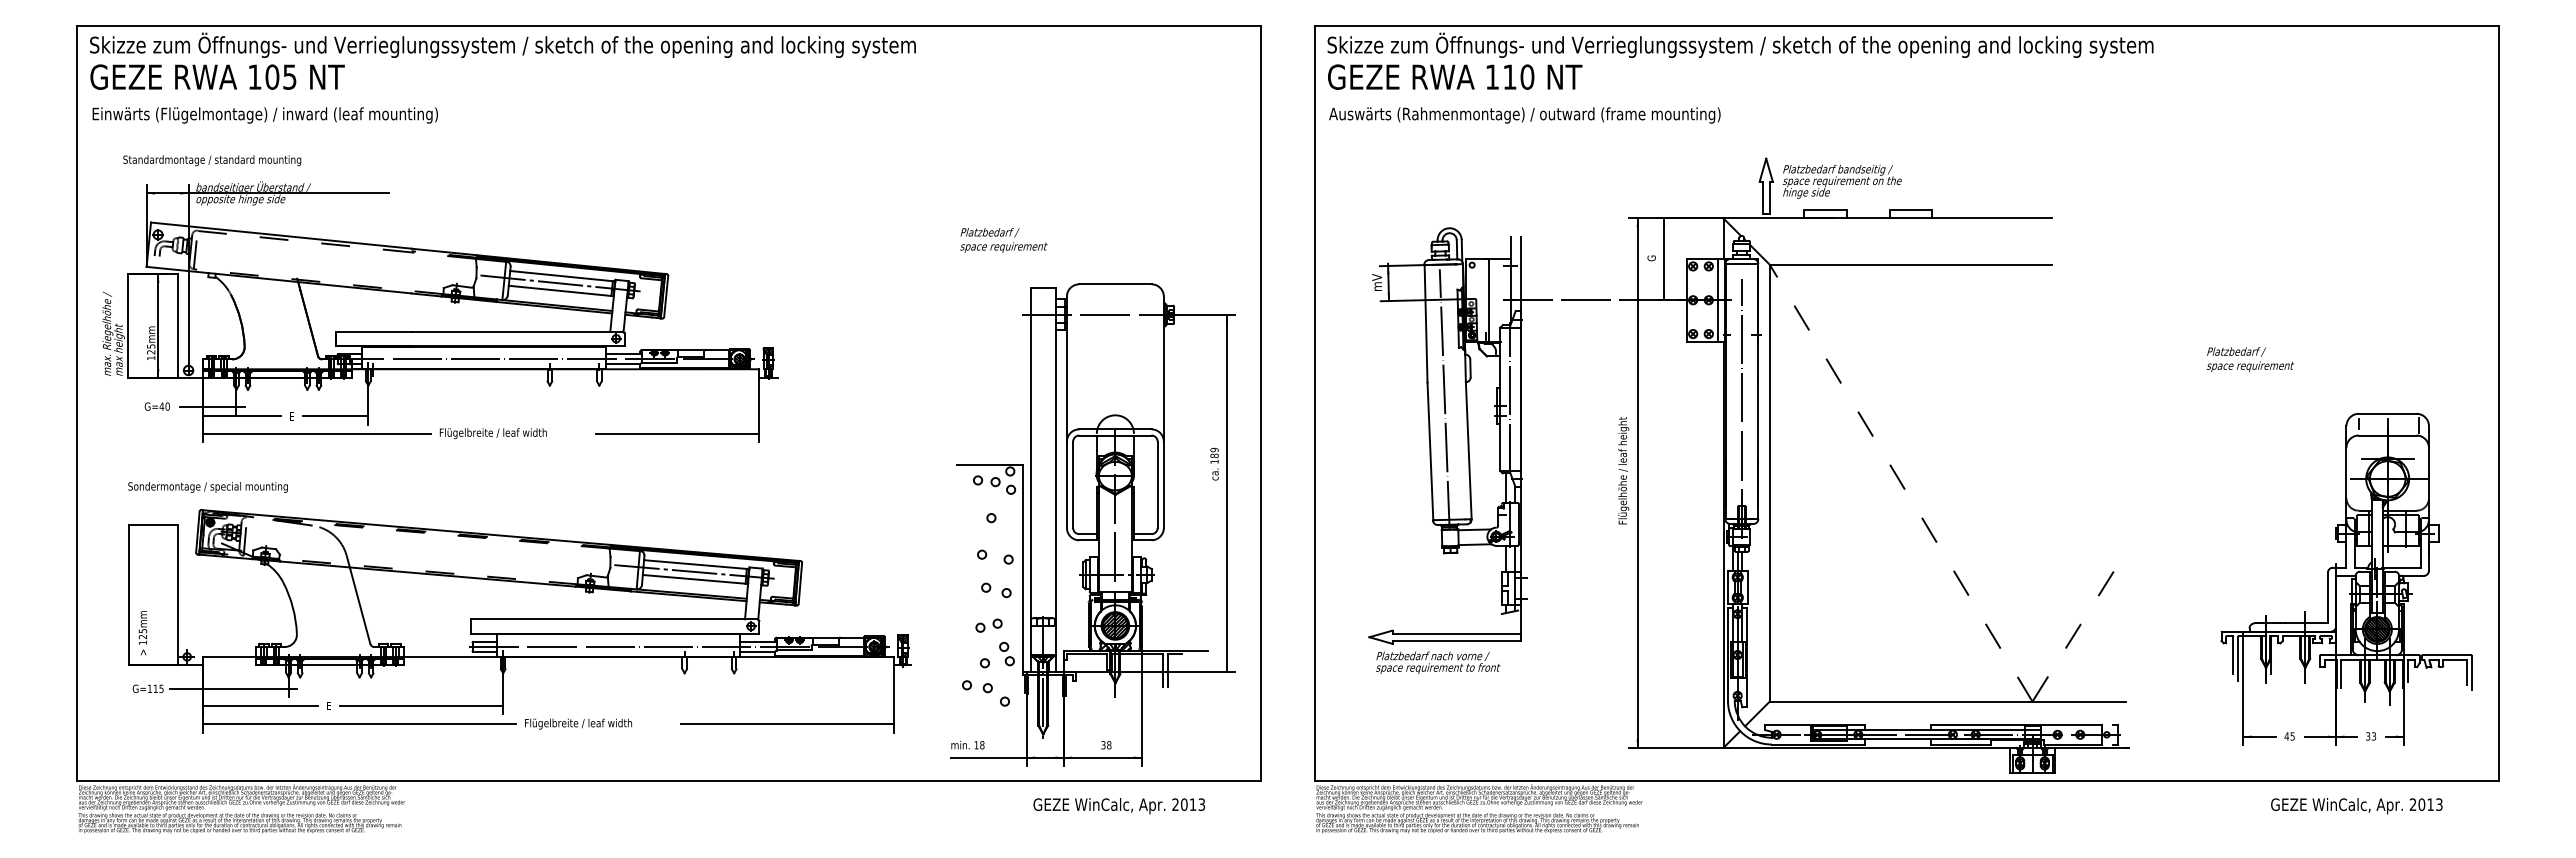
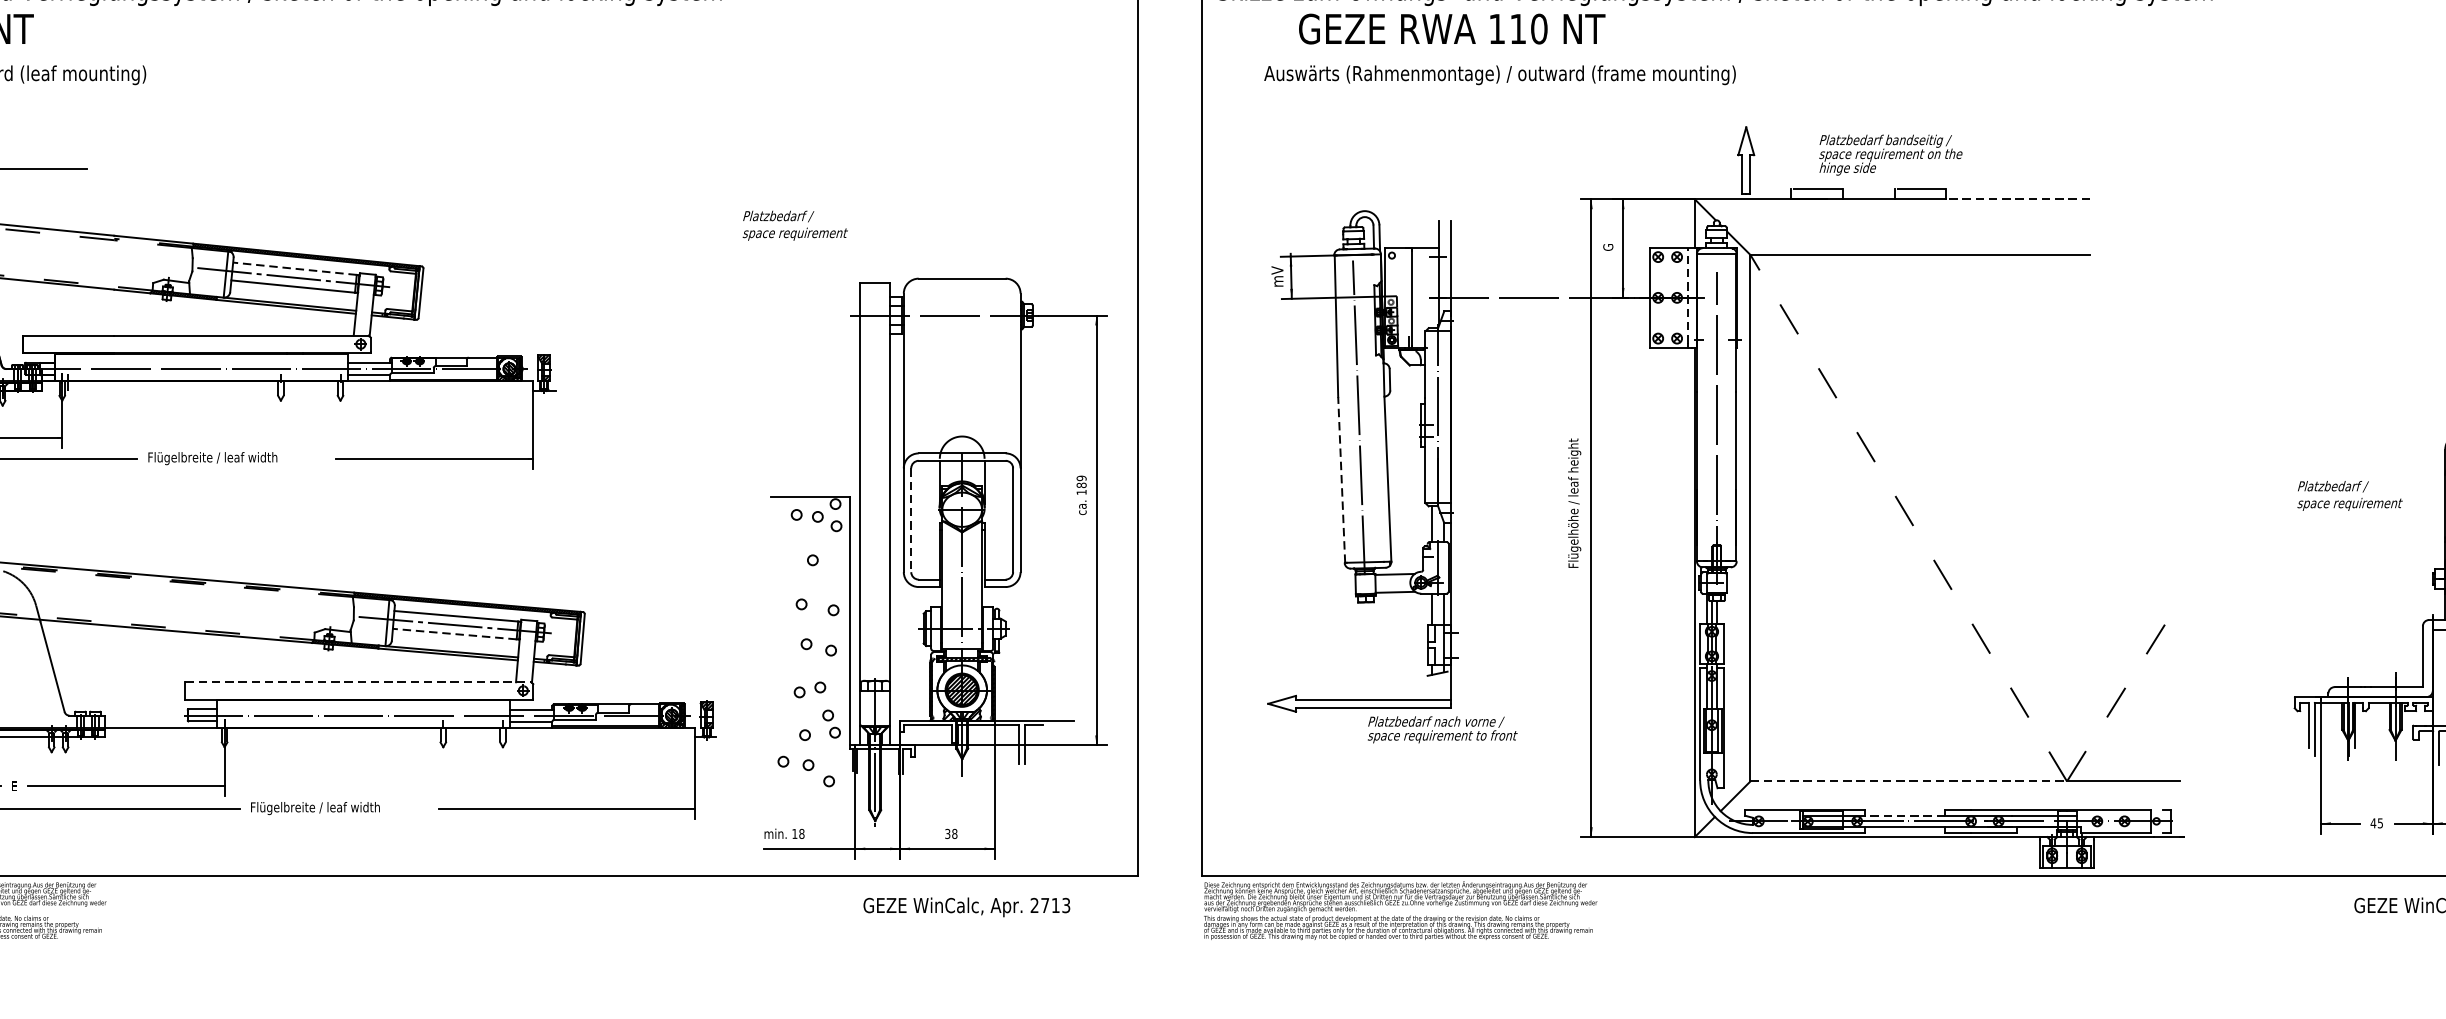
text: (1455, 76) -> (1452, 28), moved
text: (1524, 115) -> (1499, 75), moved
text: (1841, 181) -> (1889, 154), moved
line: (1992, 218) -> (2018, 199), solid -> dashed
text: (1003, 240) -> (794, 225), moved
line: (561, 276) -> (294, 269), solid -> dashed
line: (1717, 298) -> (1687, 295), solid -> dashed
text: (2249, 359) -> (2348, 495), moved
line: (1430, 451) -> (1341, 480), solid -> dashed
line: (1073, 485) -> (911, 521), solid -> dashed
line: (694, 579) -> (455, 634), solid -> dashed
line: (614, 619) -> (358, 682), solid -> dashed
text: (1438, 662) -> (1442, 729), moved
line: (1901, 701) -> (1909, 781), solid -> dashed
line: (1897, 730) -> (1904, 816), solid -> dashed
text: (1184, 804) -> (1045, 905), 2013 -> 2713

